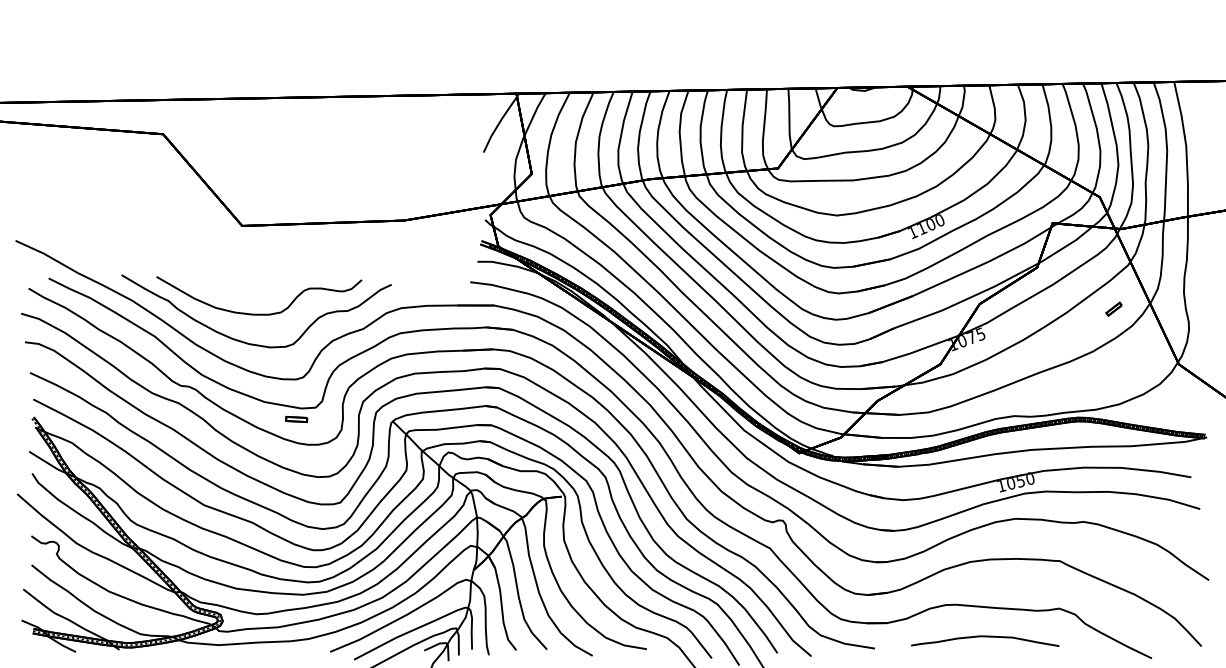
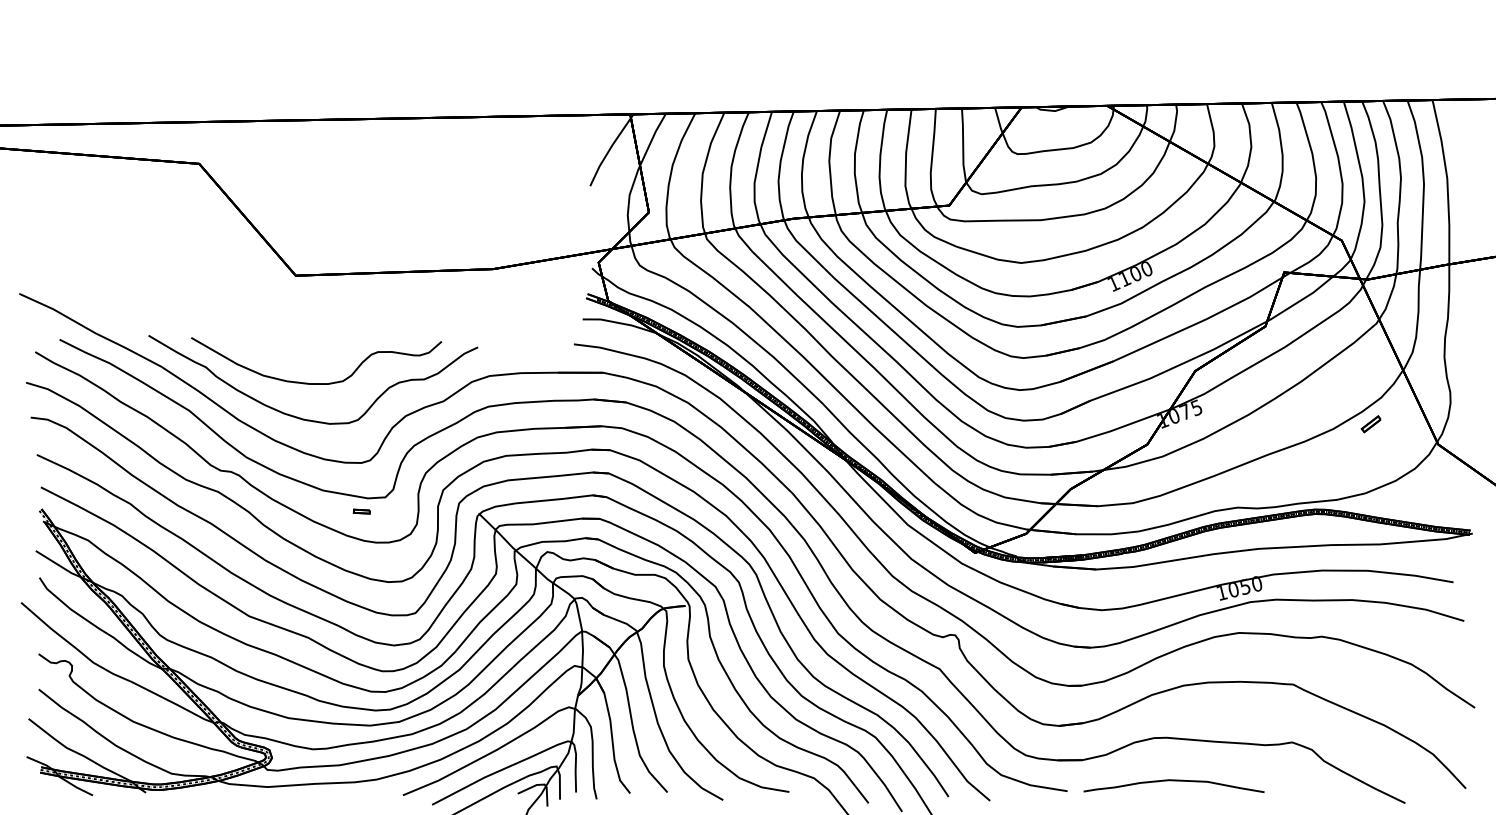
part: (1113, 309) -> (1370, 424), moved
part: (296, 419) -> (361, 511), size x0.62
curve: (984, 637) -> (1173, 781), moved

